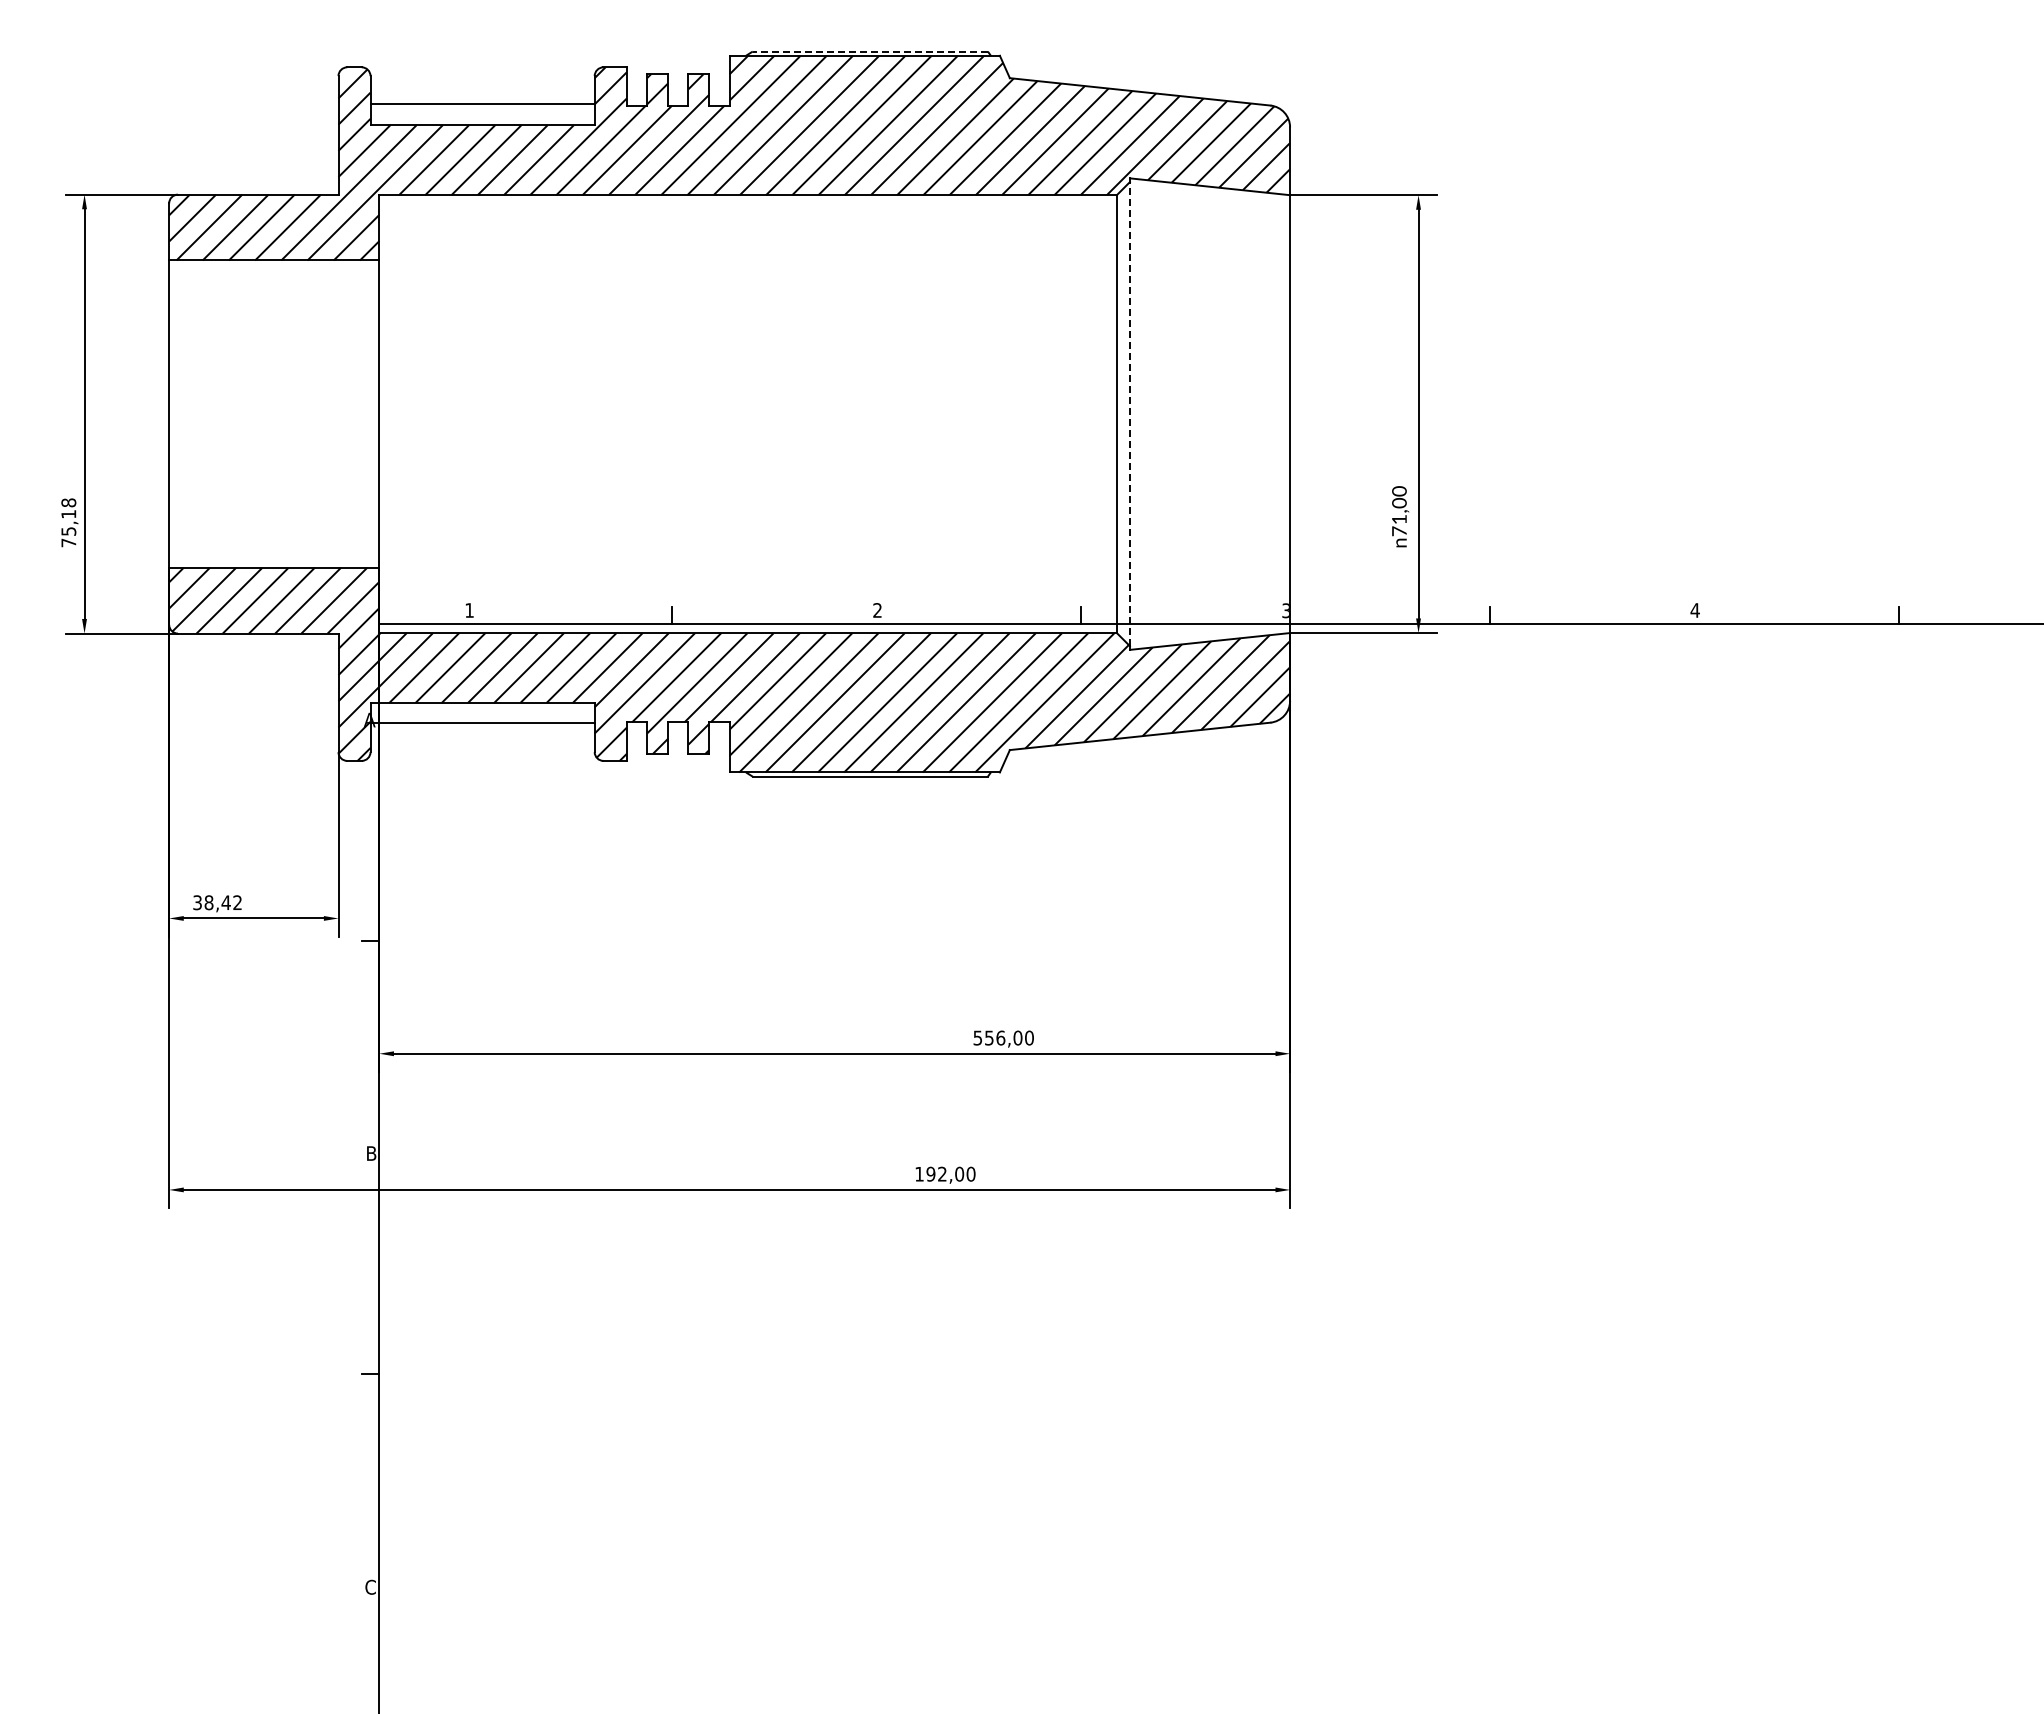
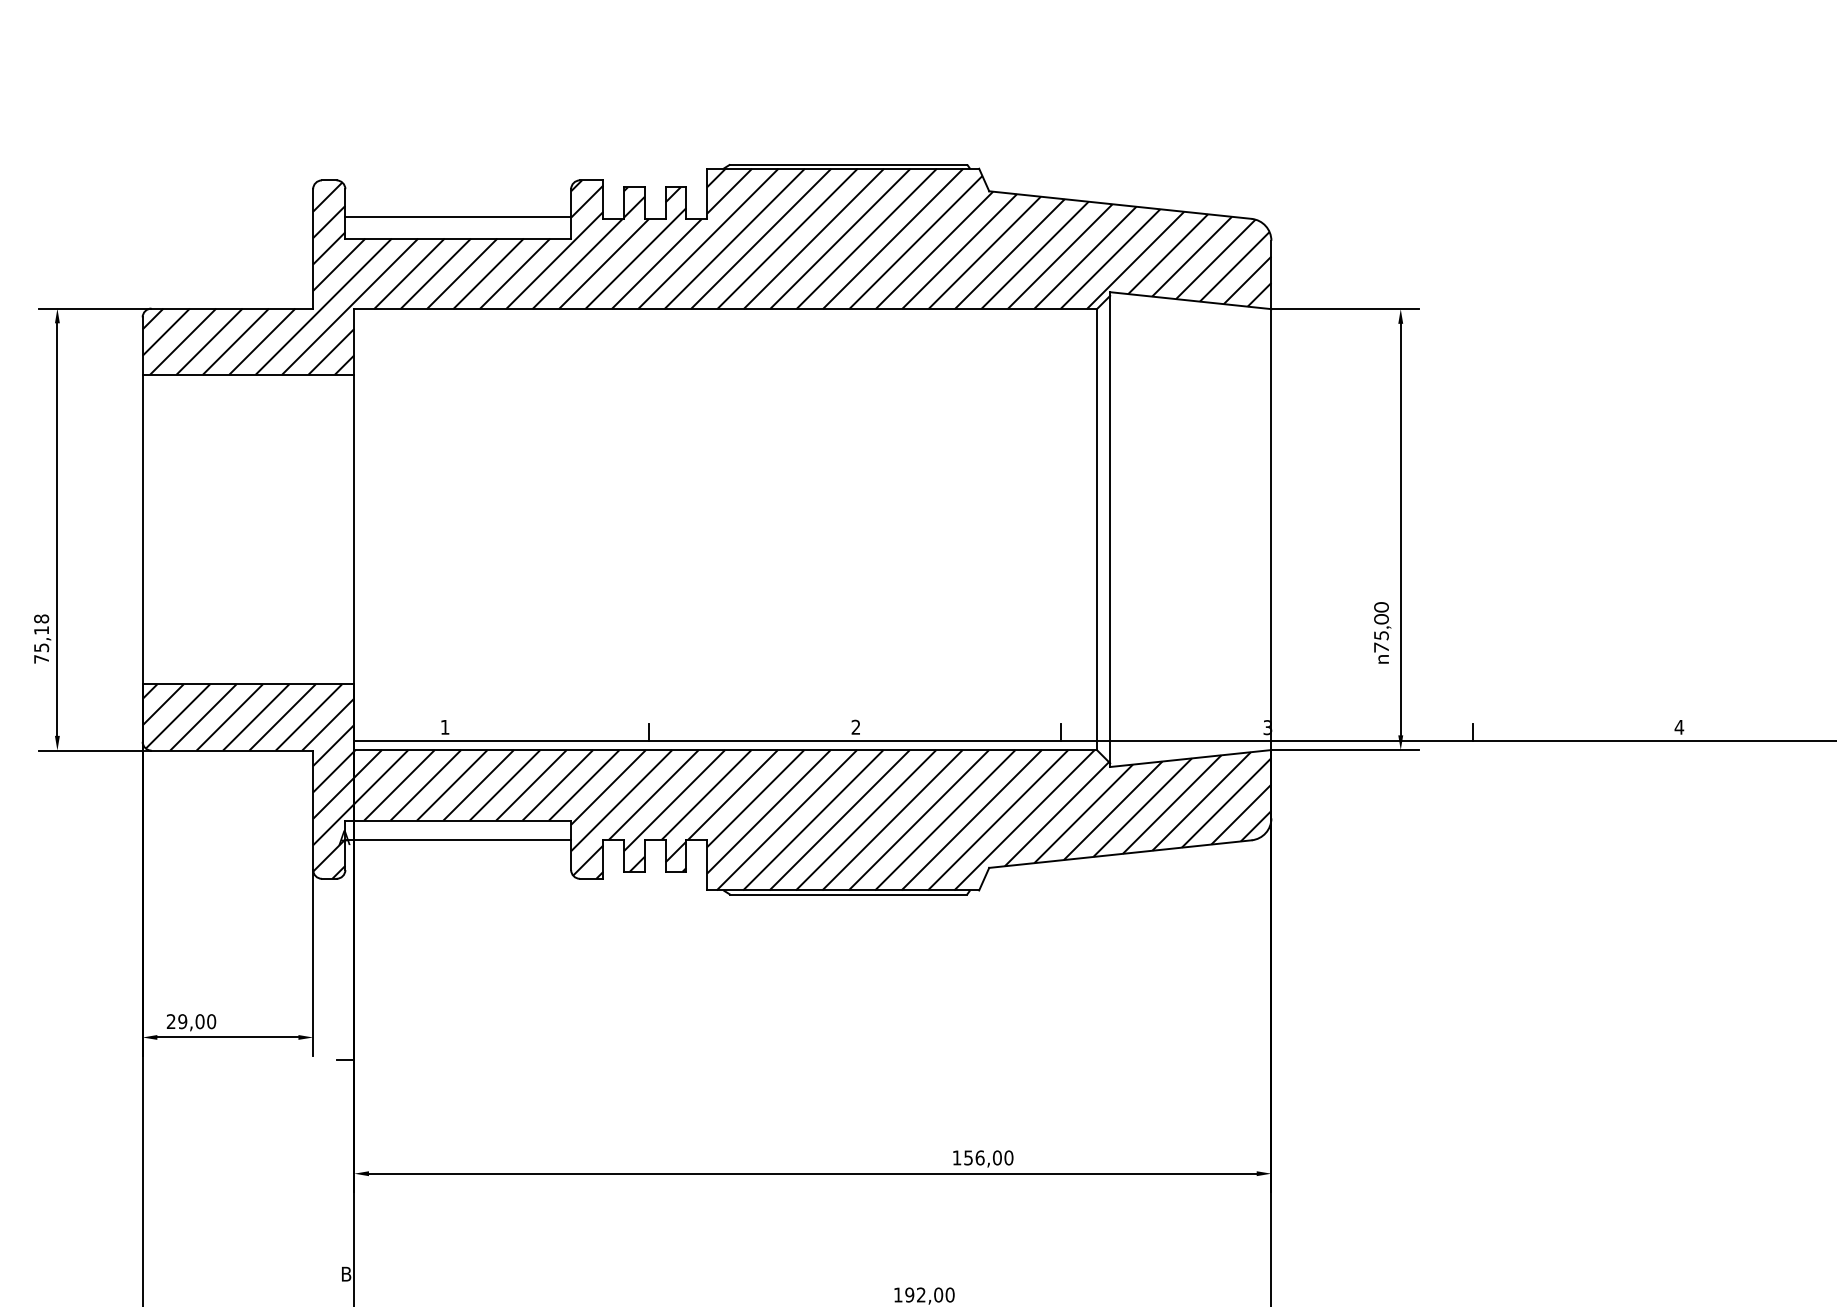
line: (870, 51) -> (848, 164), dashed -> solid
line: (1129, 413) -> (1109, 528), dashed -> solid
text: (1399, 519) -> (1381, 635), 71,00 -> 75,00
text: (217, 902) -> (191, 1021), 38,42 -> 29,00
text: (977, 1037) -> (956, 1157), 556,00 -> 156,00

